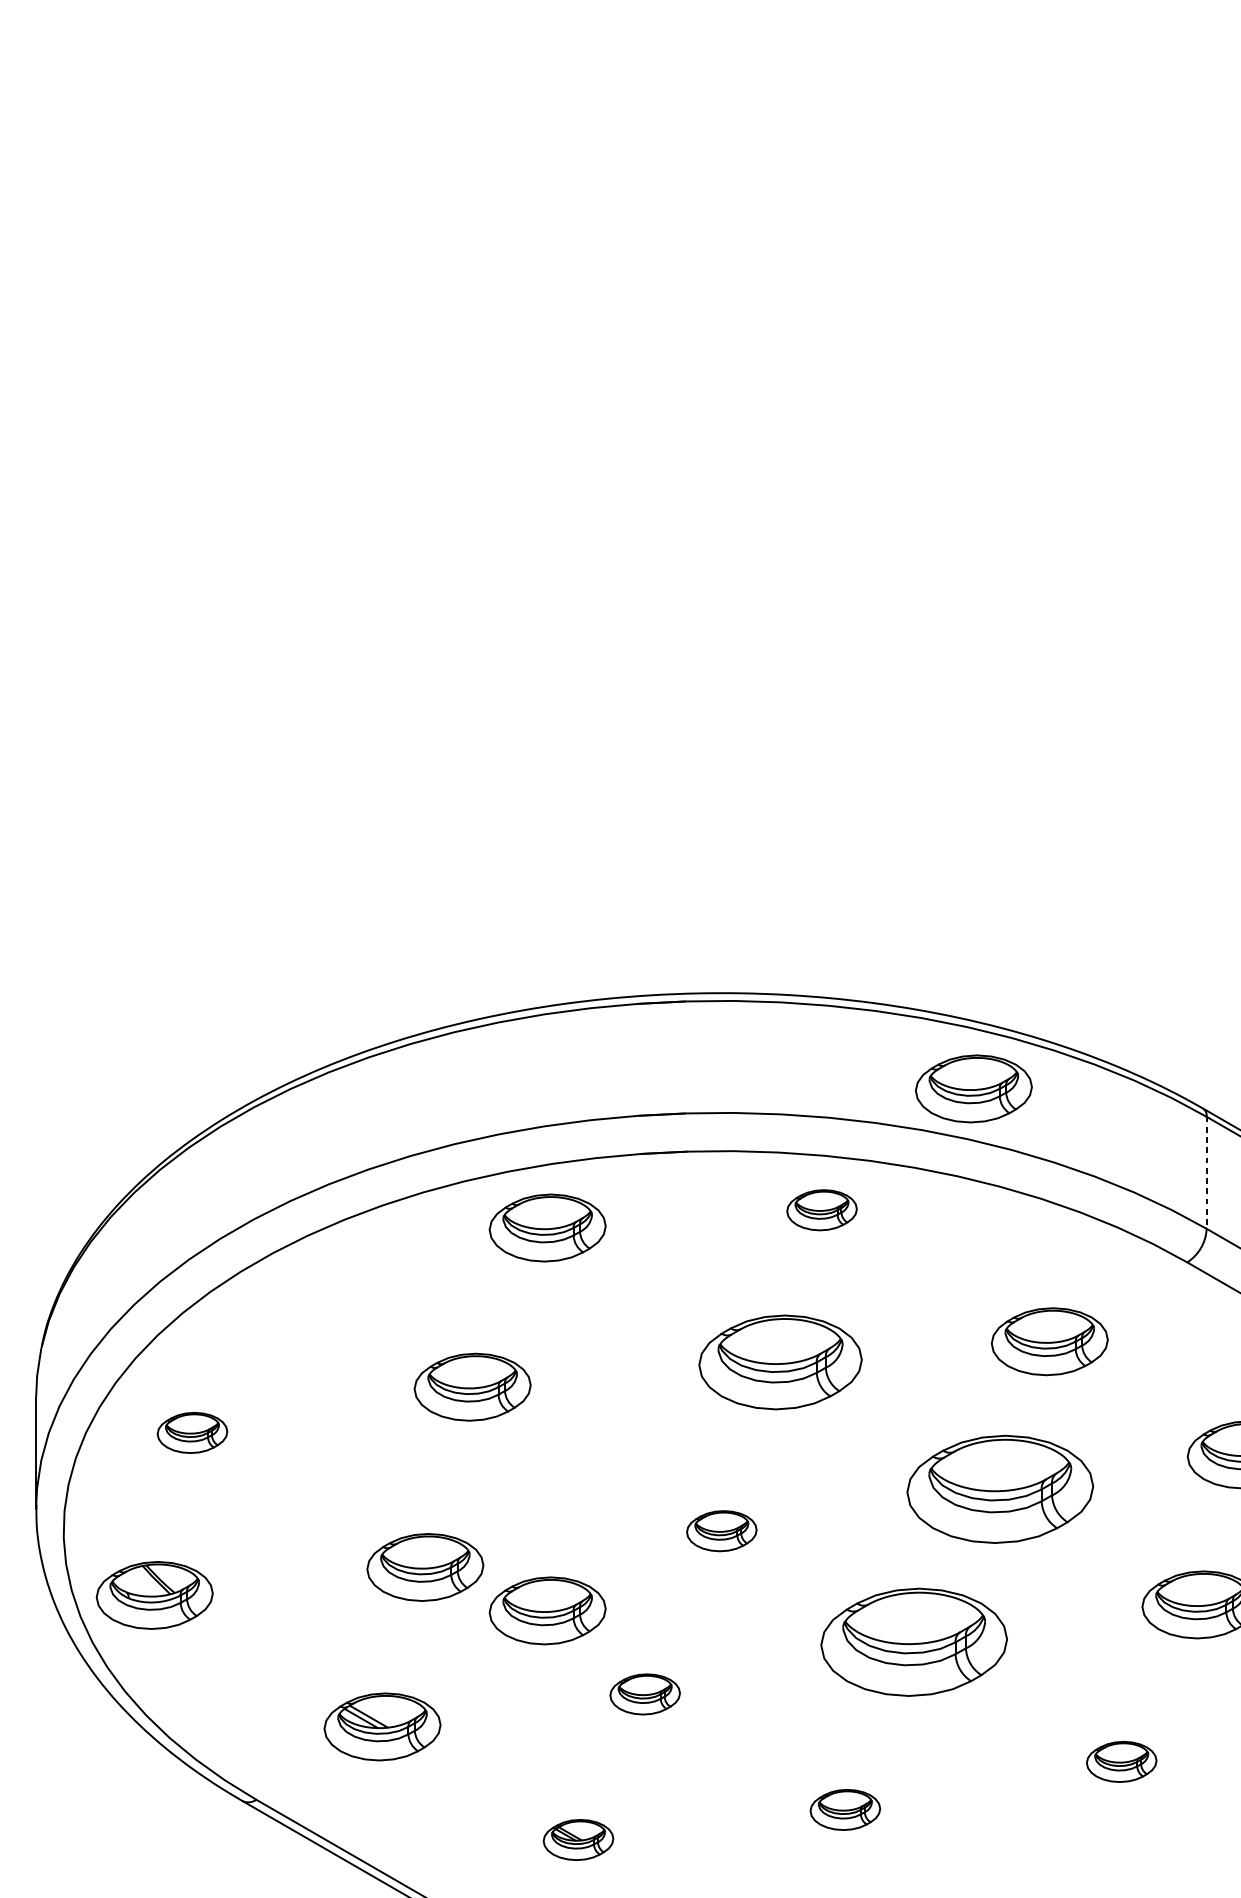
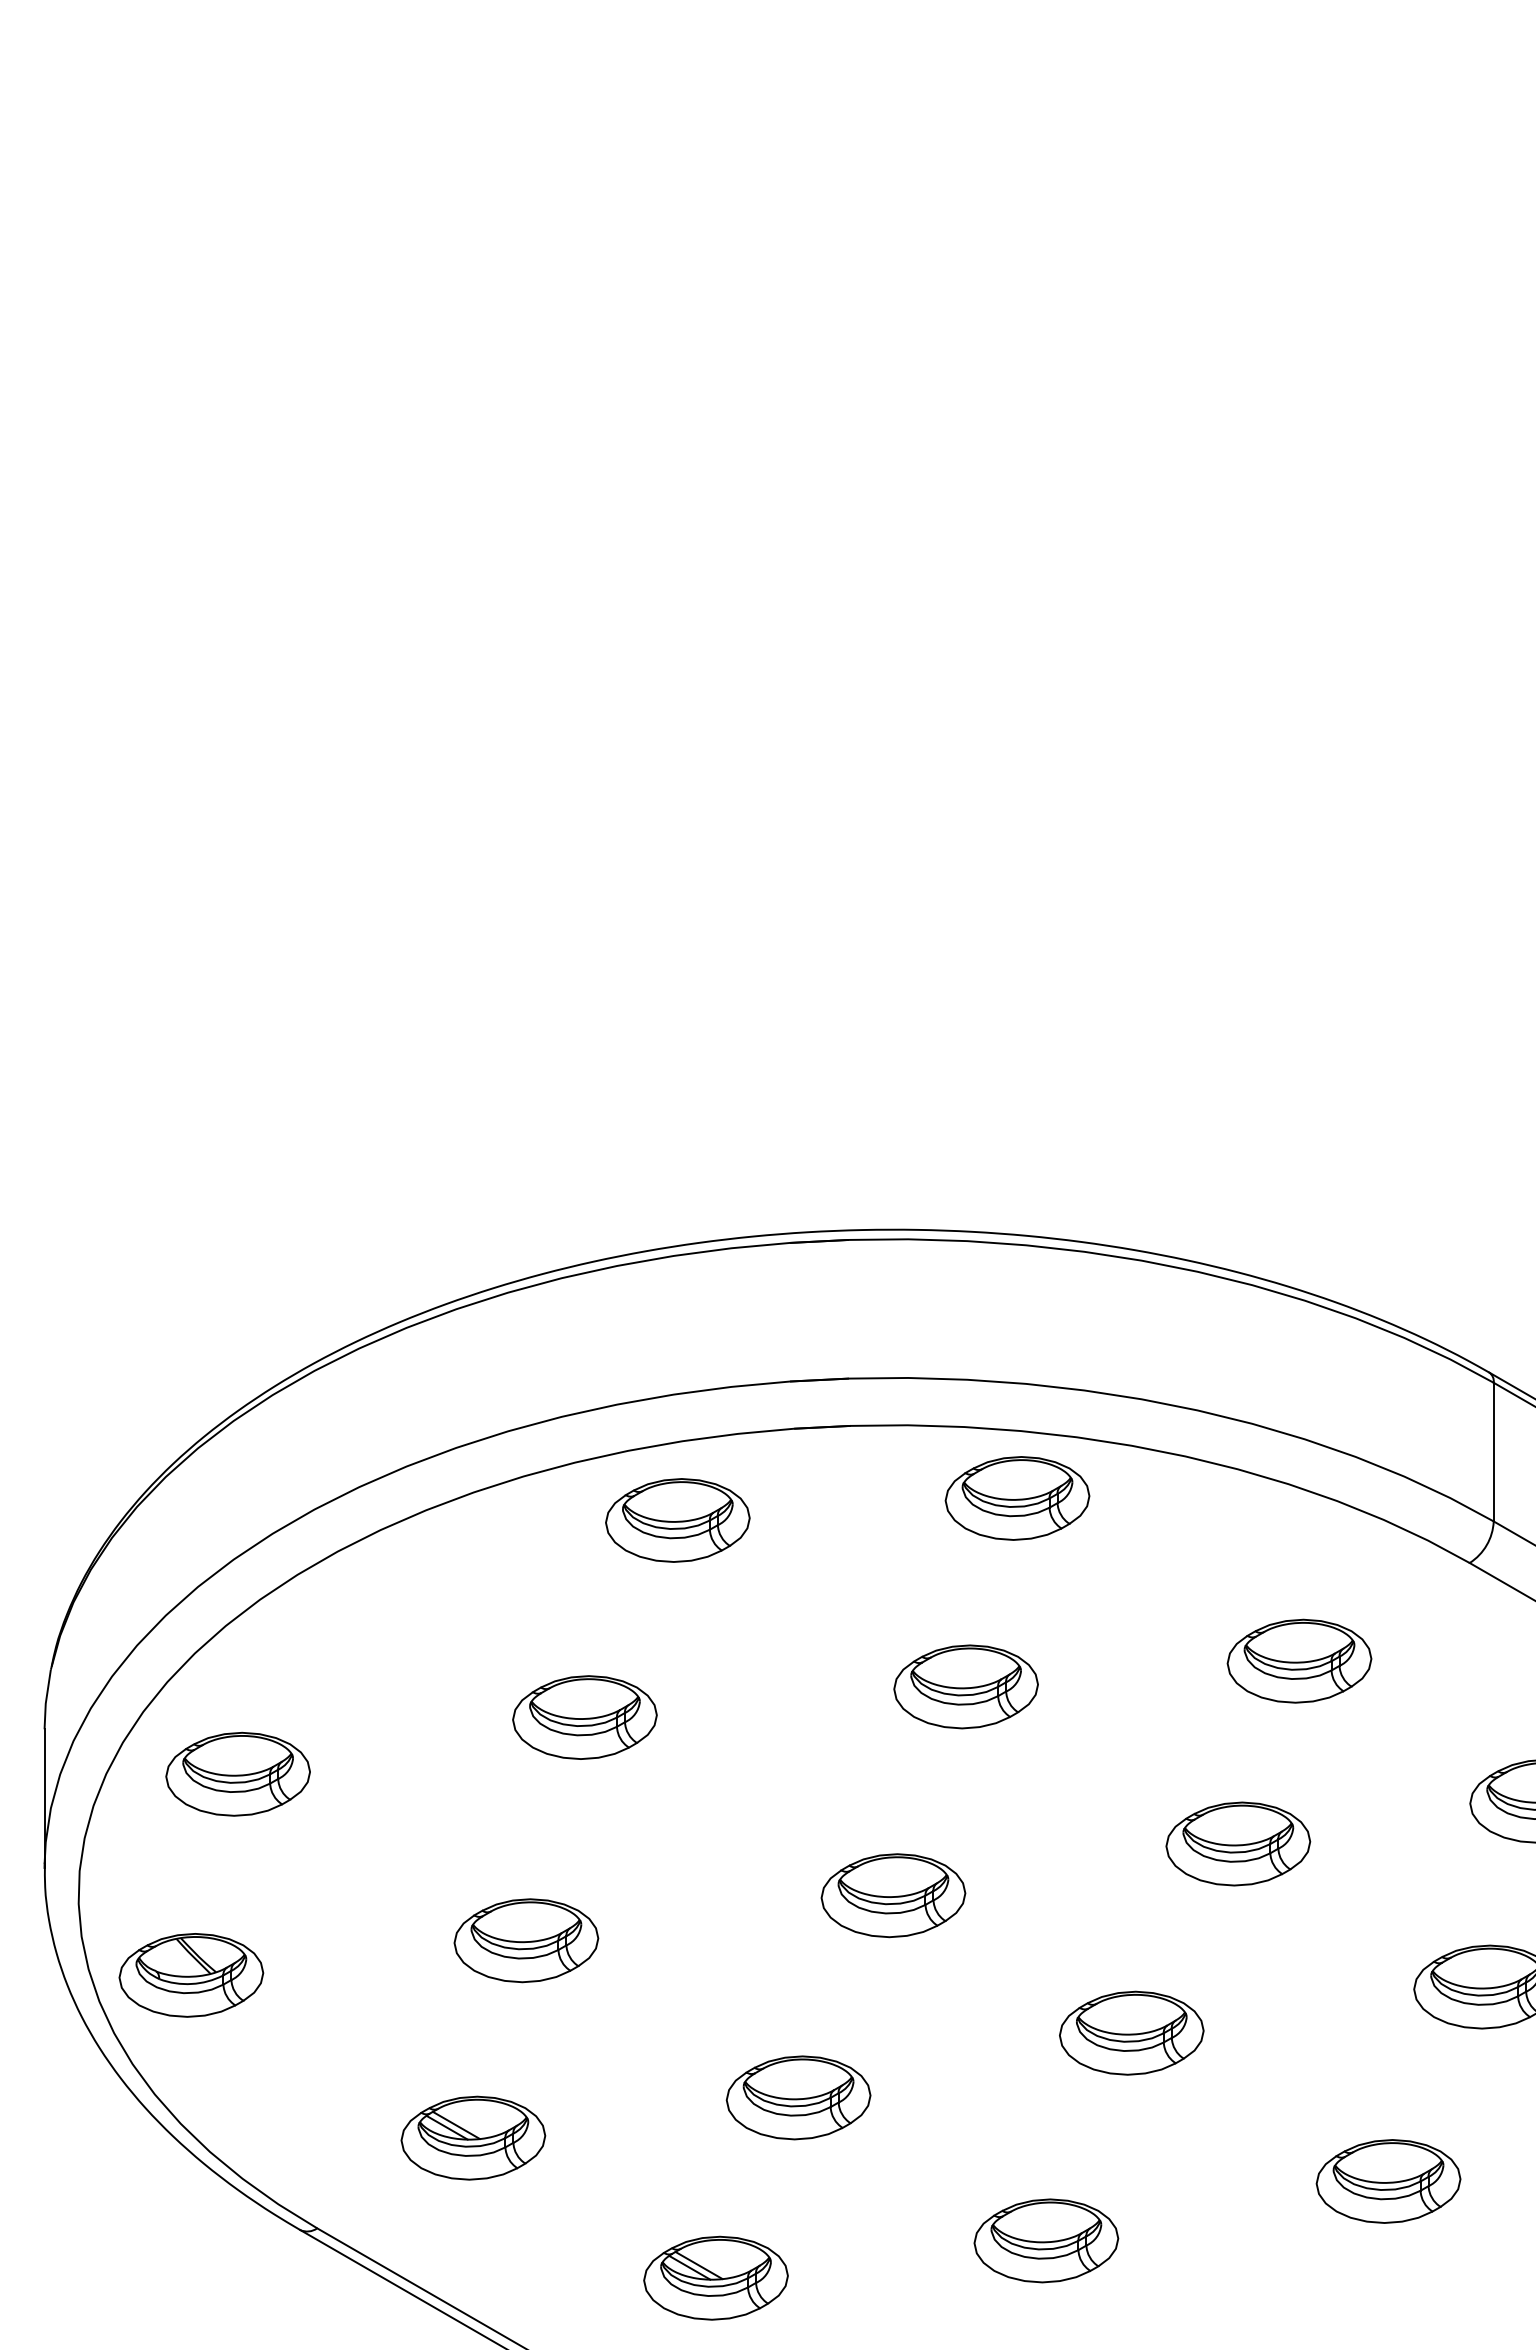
part: (973, 1088) -> (1205, 1347), removed
line: (1206, 1173) -> (1493, 1452), dashed -> solid
part: (822, 1210) -> (1017, 1498), size x1.67
part: (780, 1362) -> (965, 1686), size x0.71
part: (192, 1432) -> (237, 1773), size x1.67
part: (1000, 1488) -> (1238, 1843), size x0.62
part: (721, 1530) -> (893, 1895), size x1.67
part: (547, 1610) -> (677, 1994), removed
part: (914, 1641) -> (1131, 2032), size x0.62
part: (645, 1694) -> (798, 2097), size x1.67
part: (1121, 1761) -> (1388, 2181), size x1.67
part: (845, 1809) -> (1046, 2240), size x1.67
part: (578, 1839) -> (715, 2277), size x1.67

